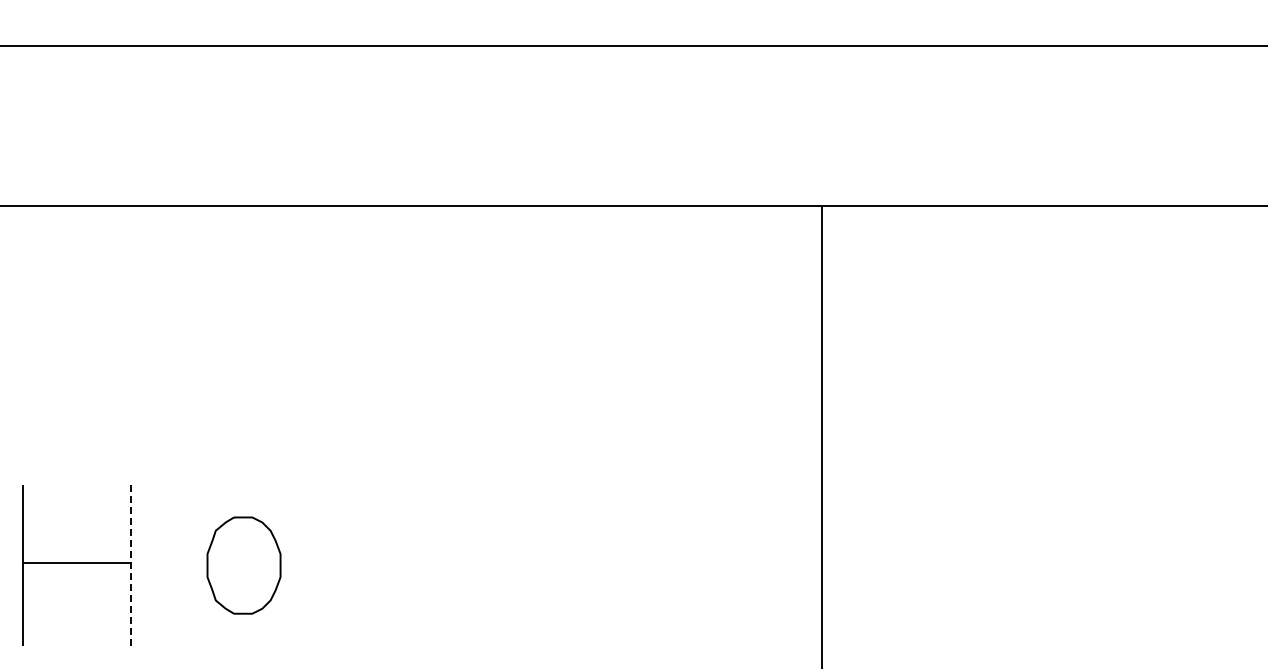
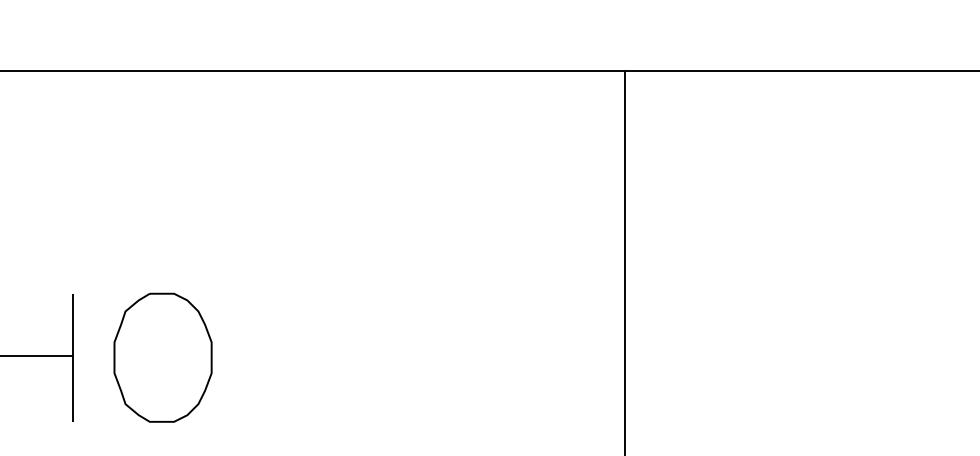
part: (243, 565) -> (162, 357), size x1.67
line: (130, 566) -> (72, 358), dashed -> solid

